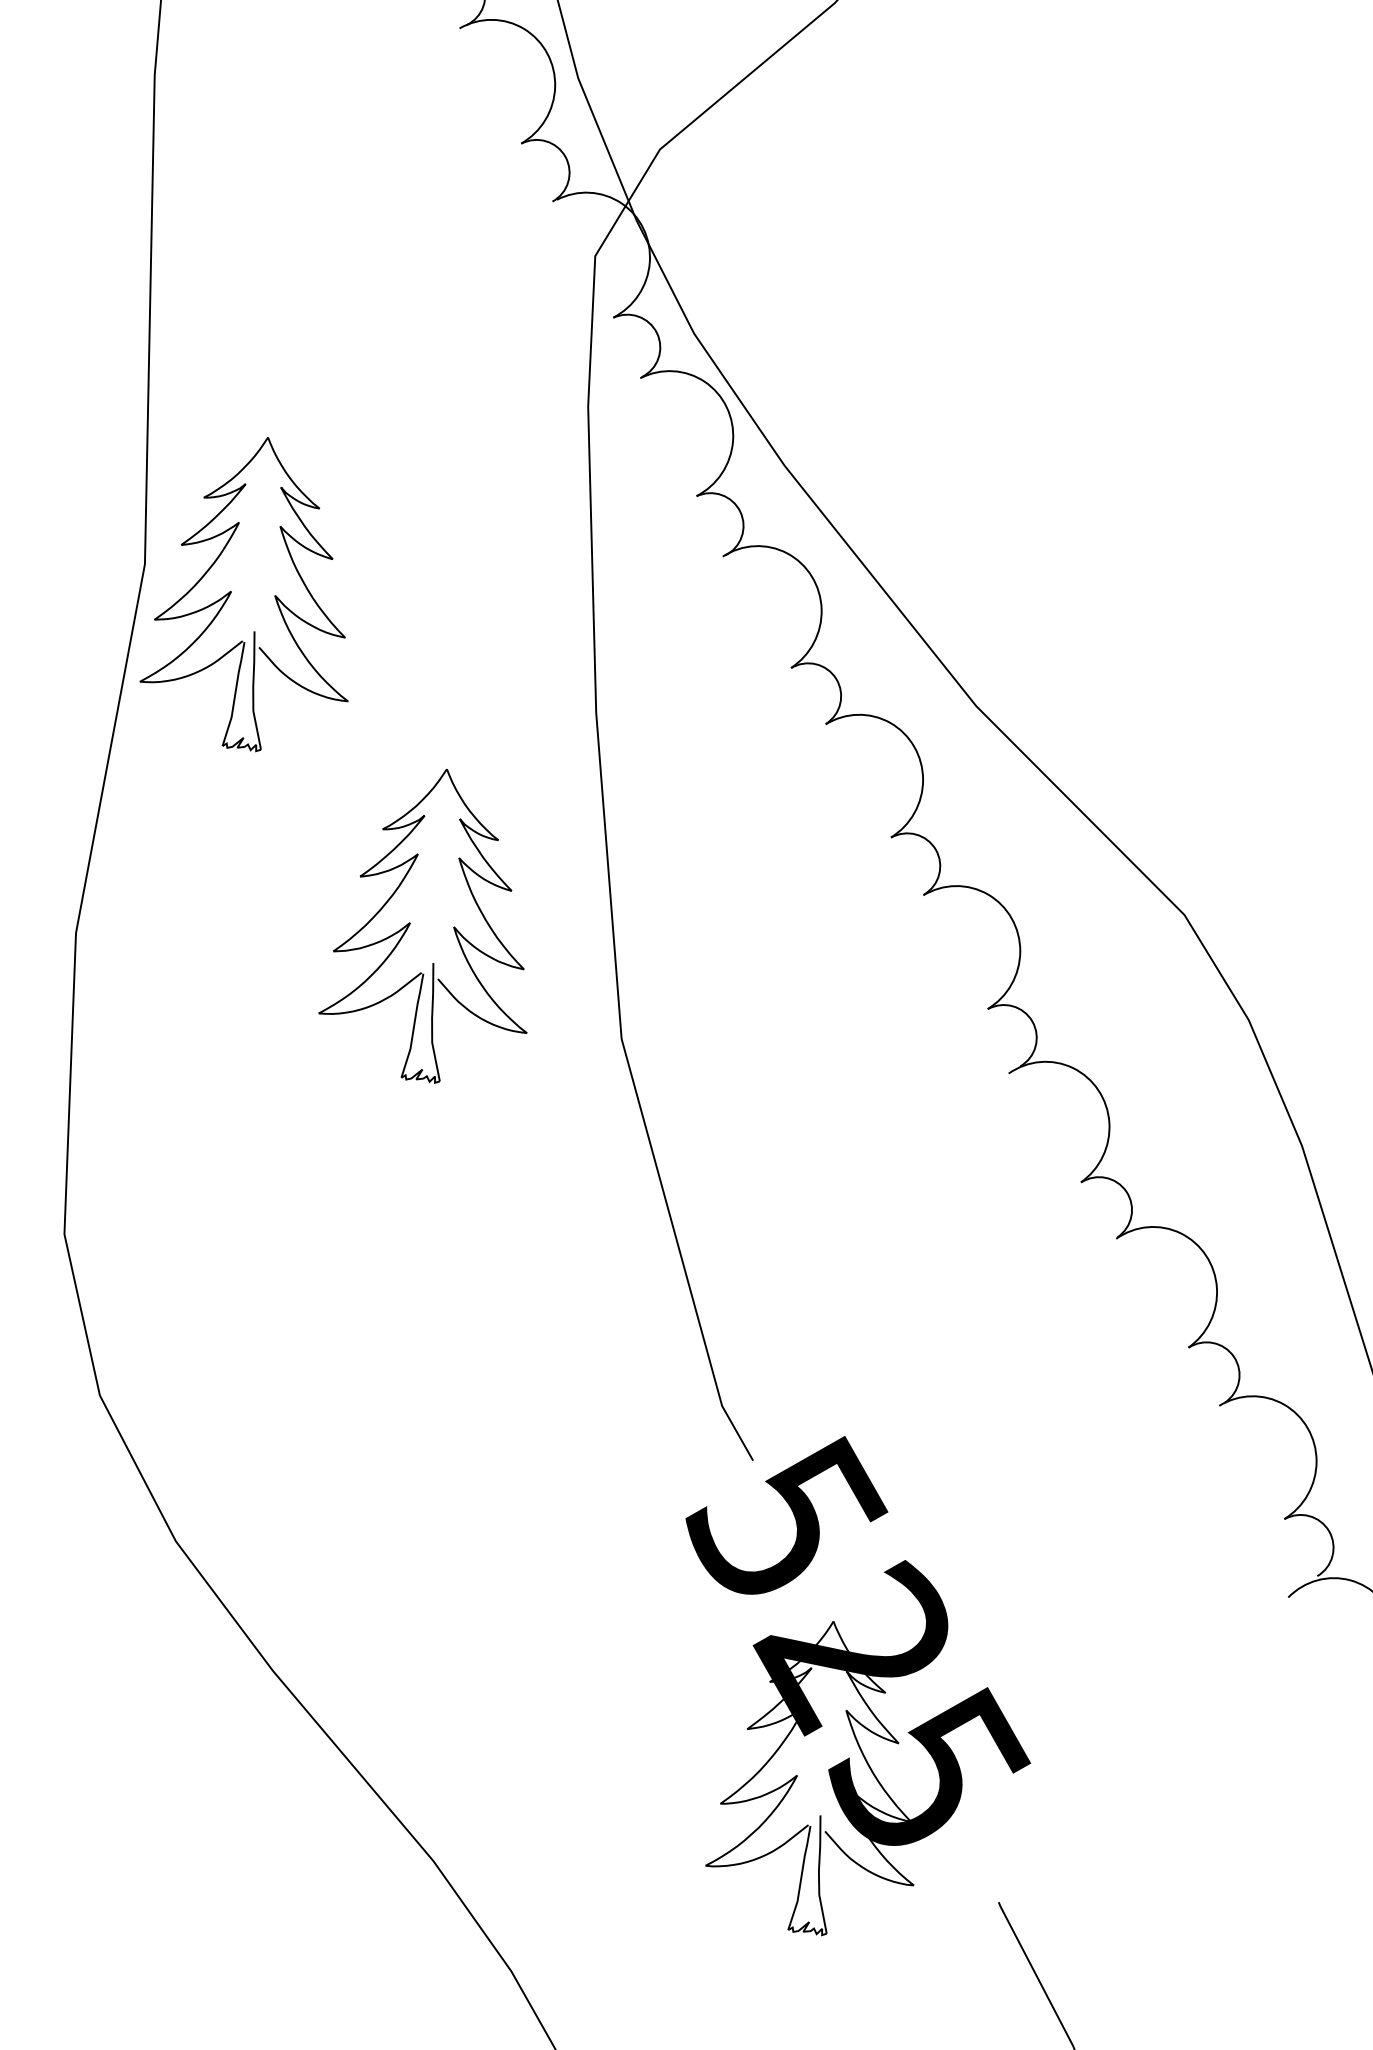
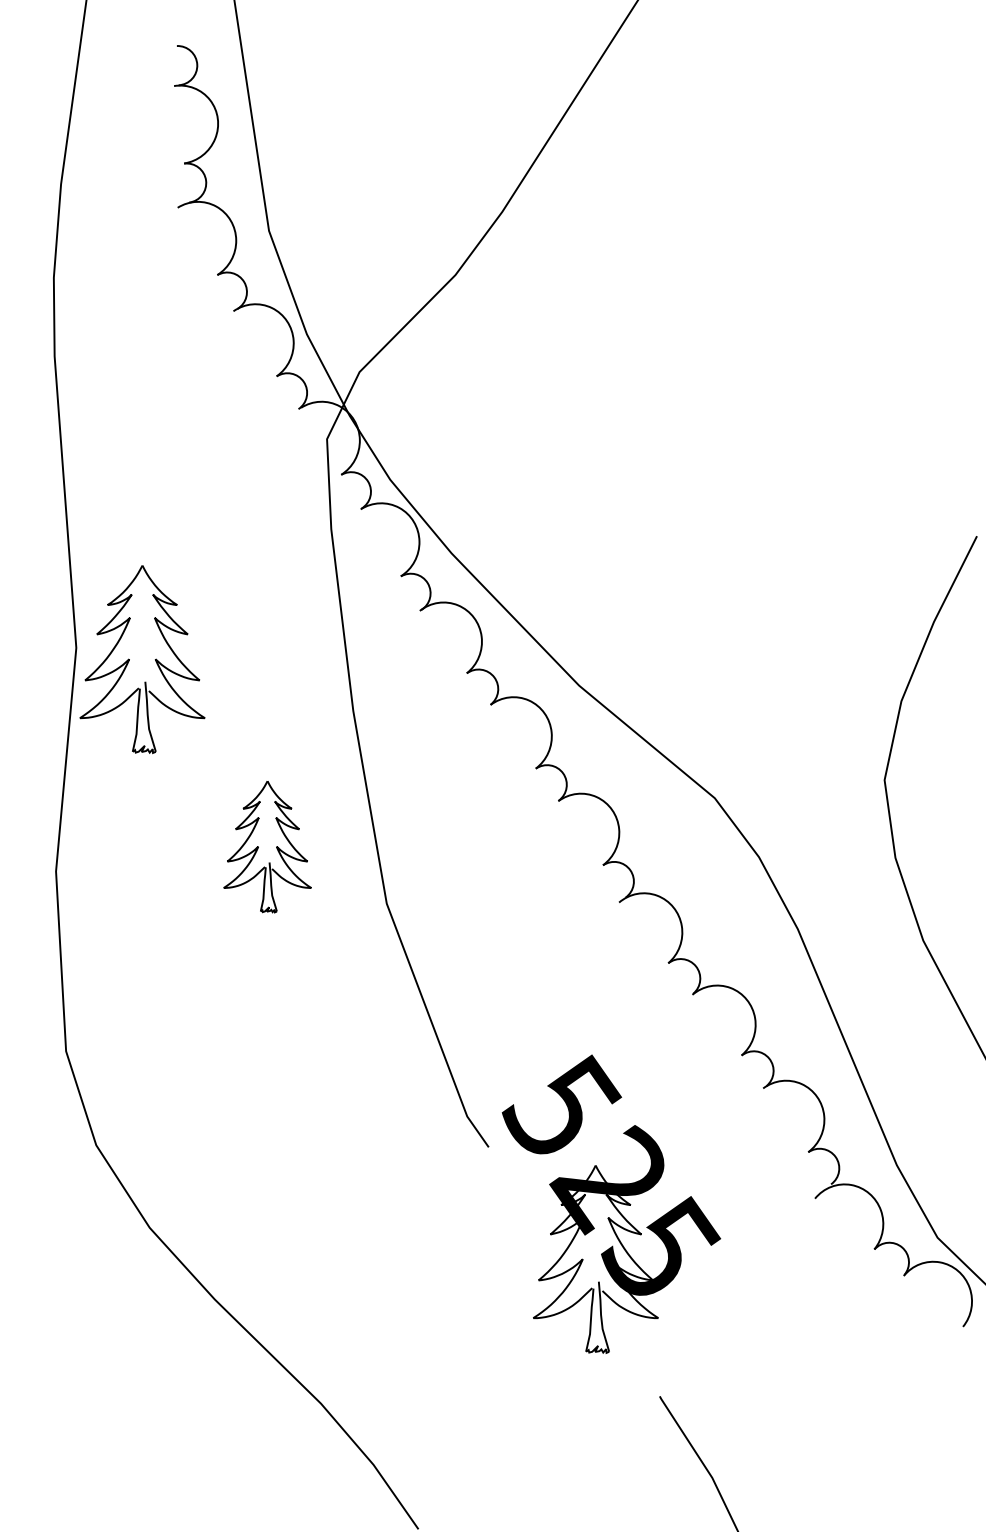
part: (432, 924) -> (267, 846), size x0.7
part: (853, 1687) -> (611, 1203), moved

